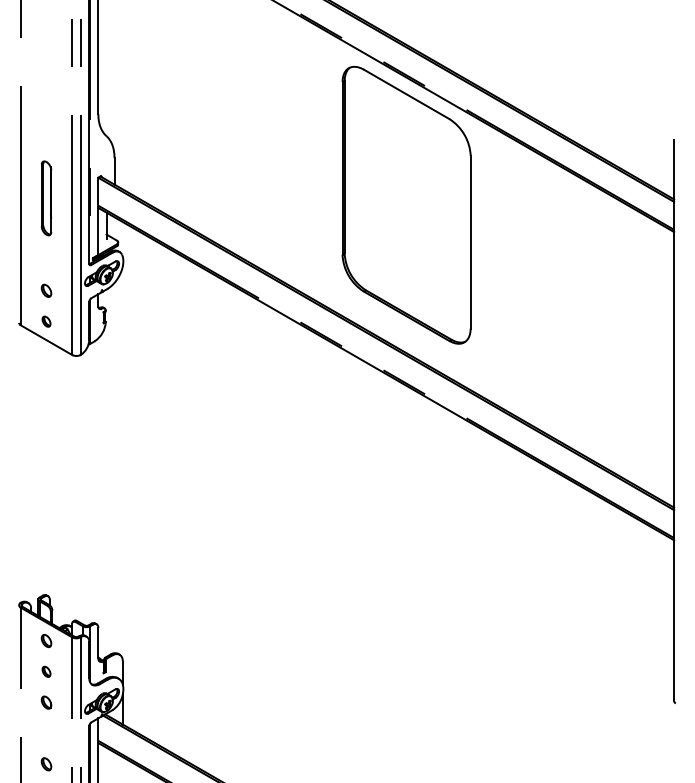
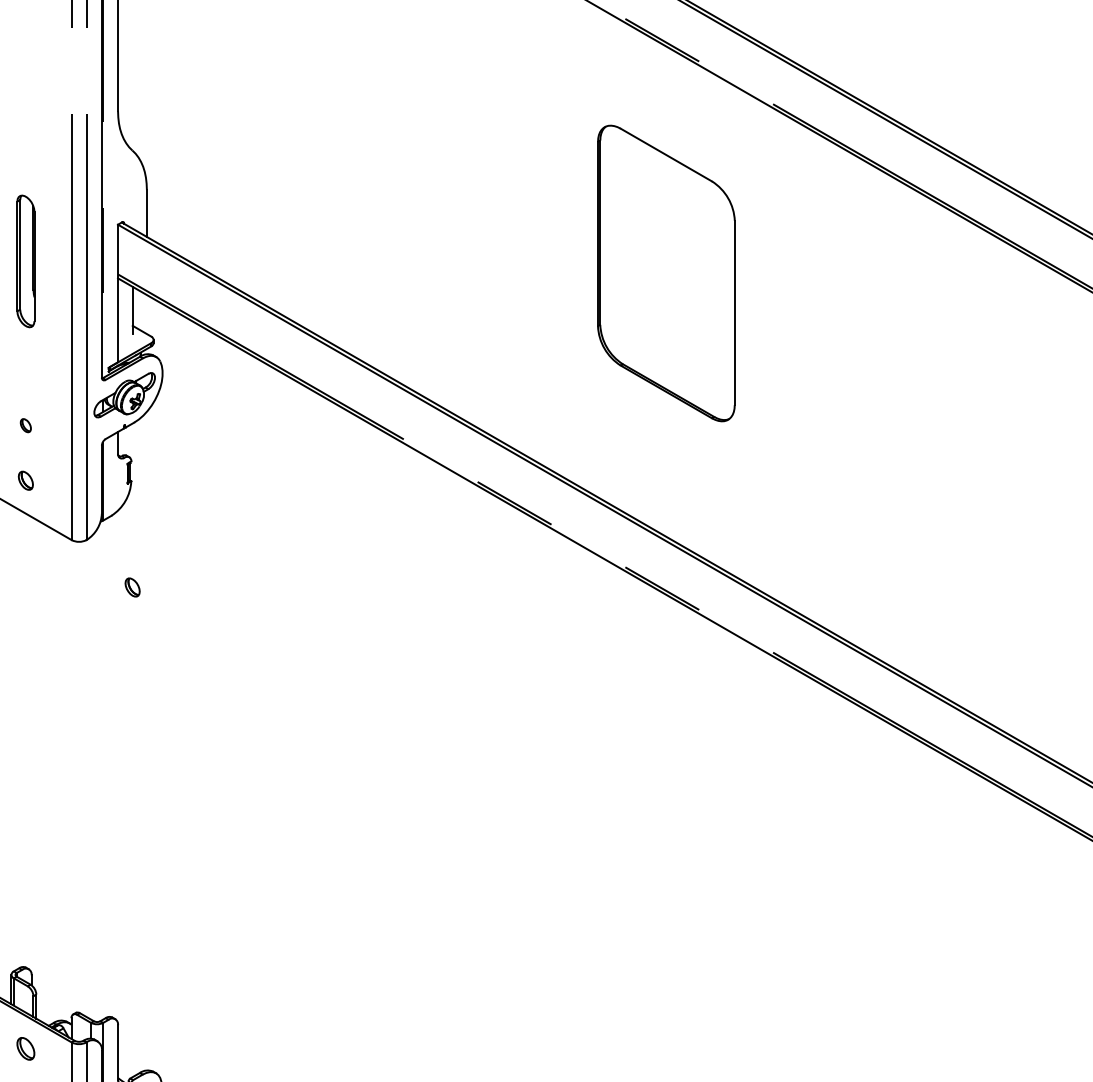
part: (406, 204) -> (666, 272), size x0.6
part: (46, 290) -> (25, 425), size x0.6
part: (106, 381) -> (132, 587), added

